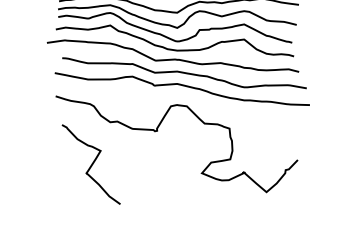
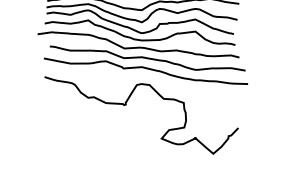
curve: (91, 164) -> (73, 131), removed

